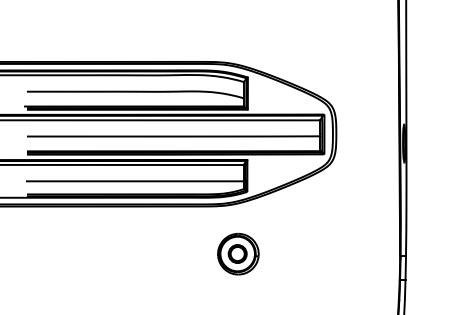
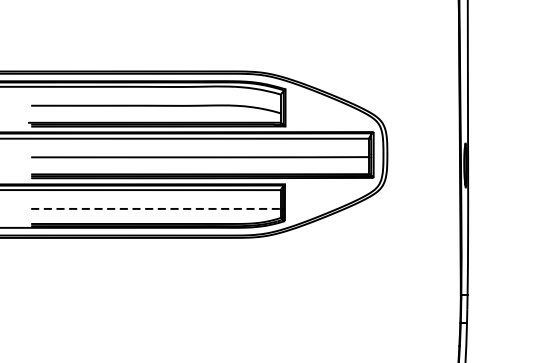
line: (135, 181) -> (156, 209), solid -> dashed
part: (238, 253) -> (274, 292), removed

